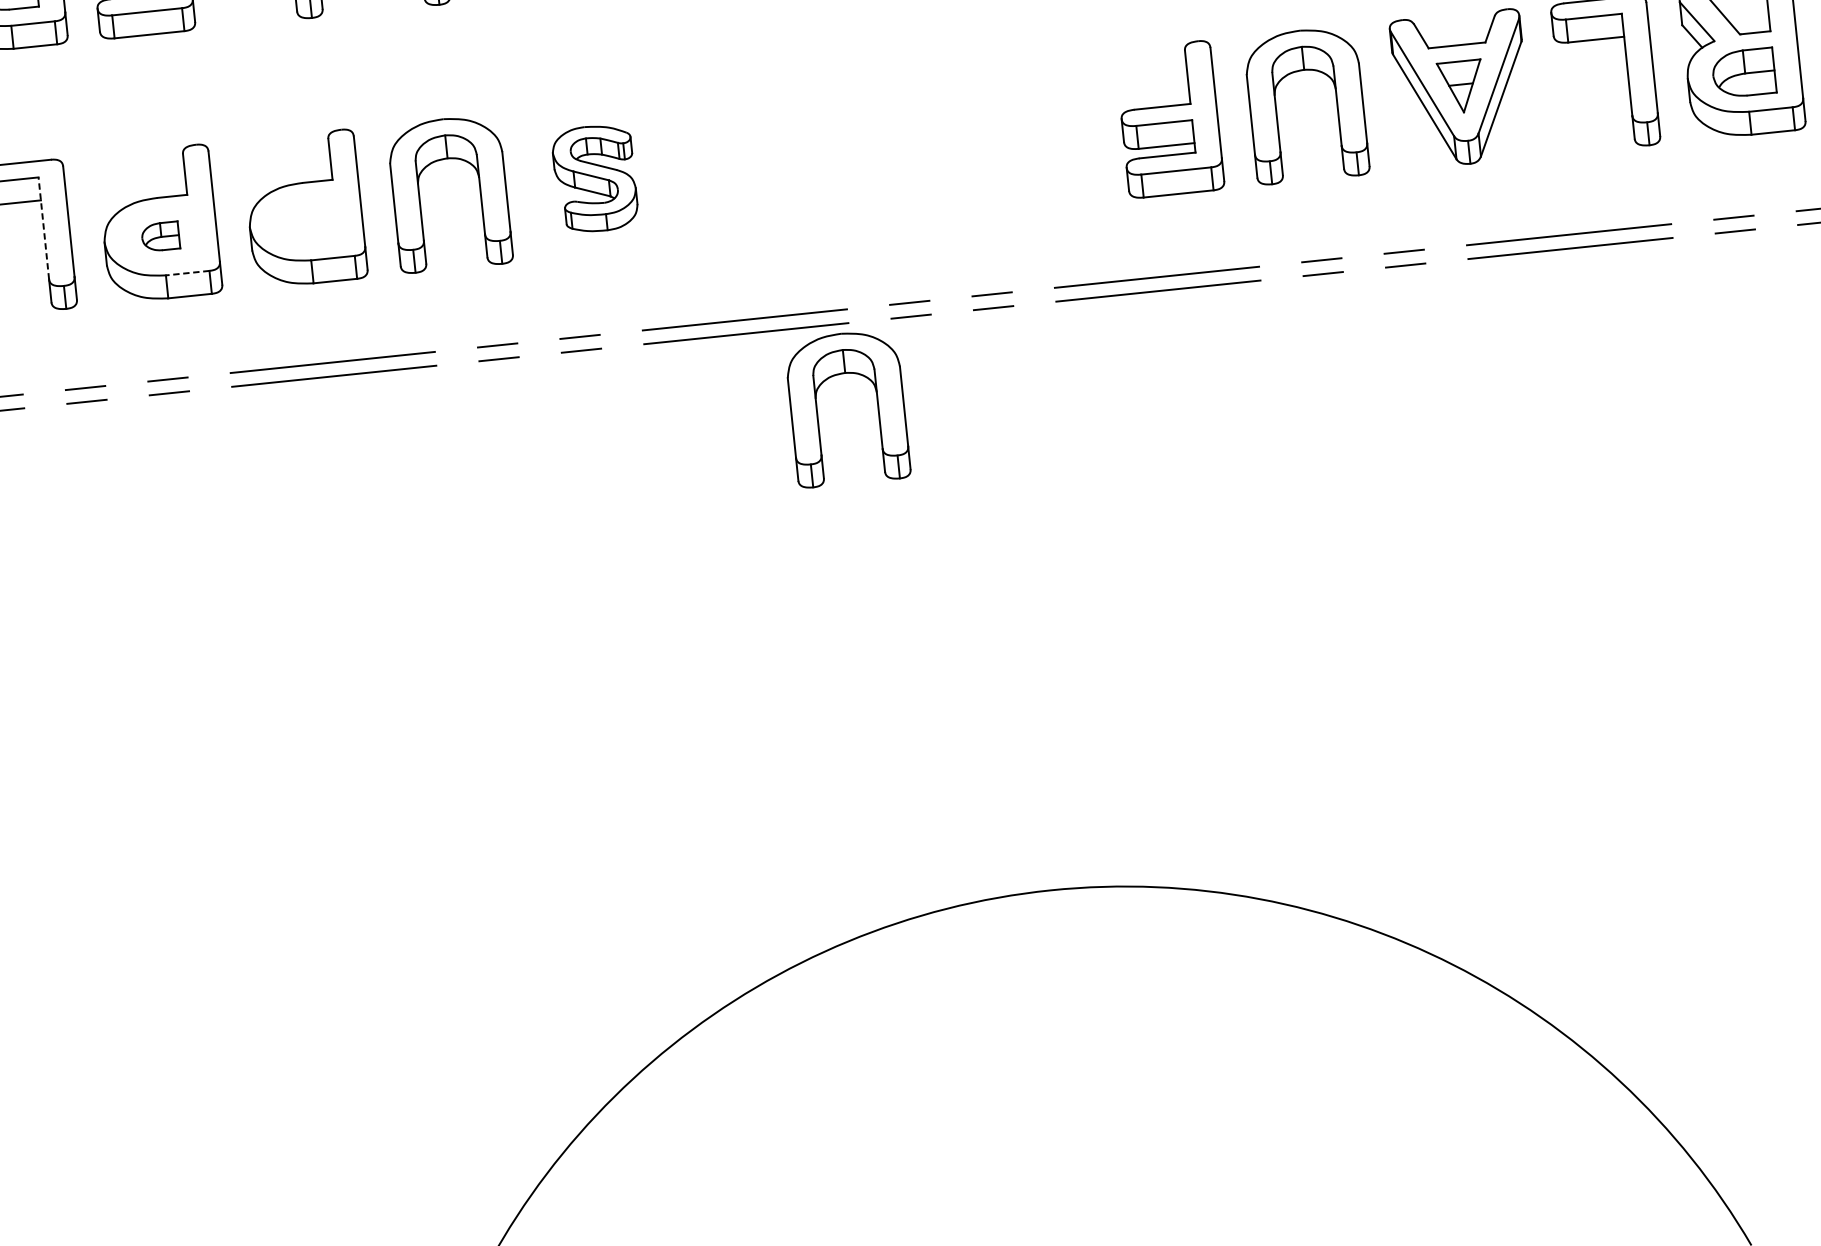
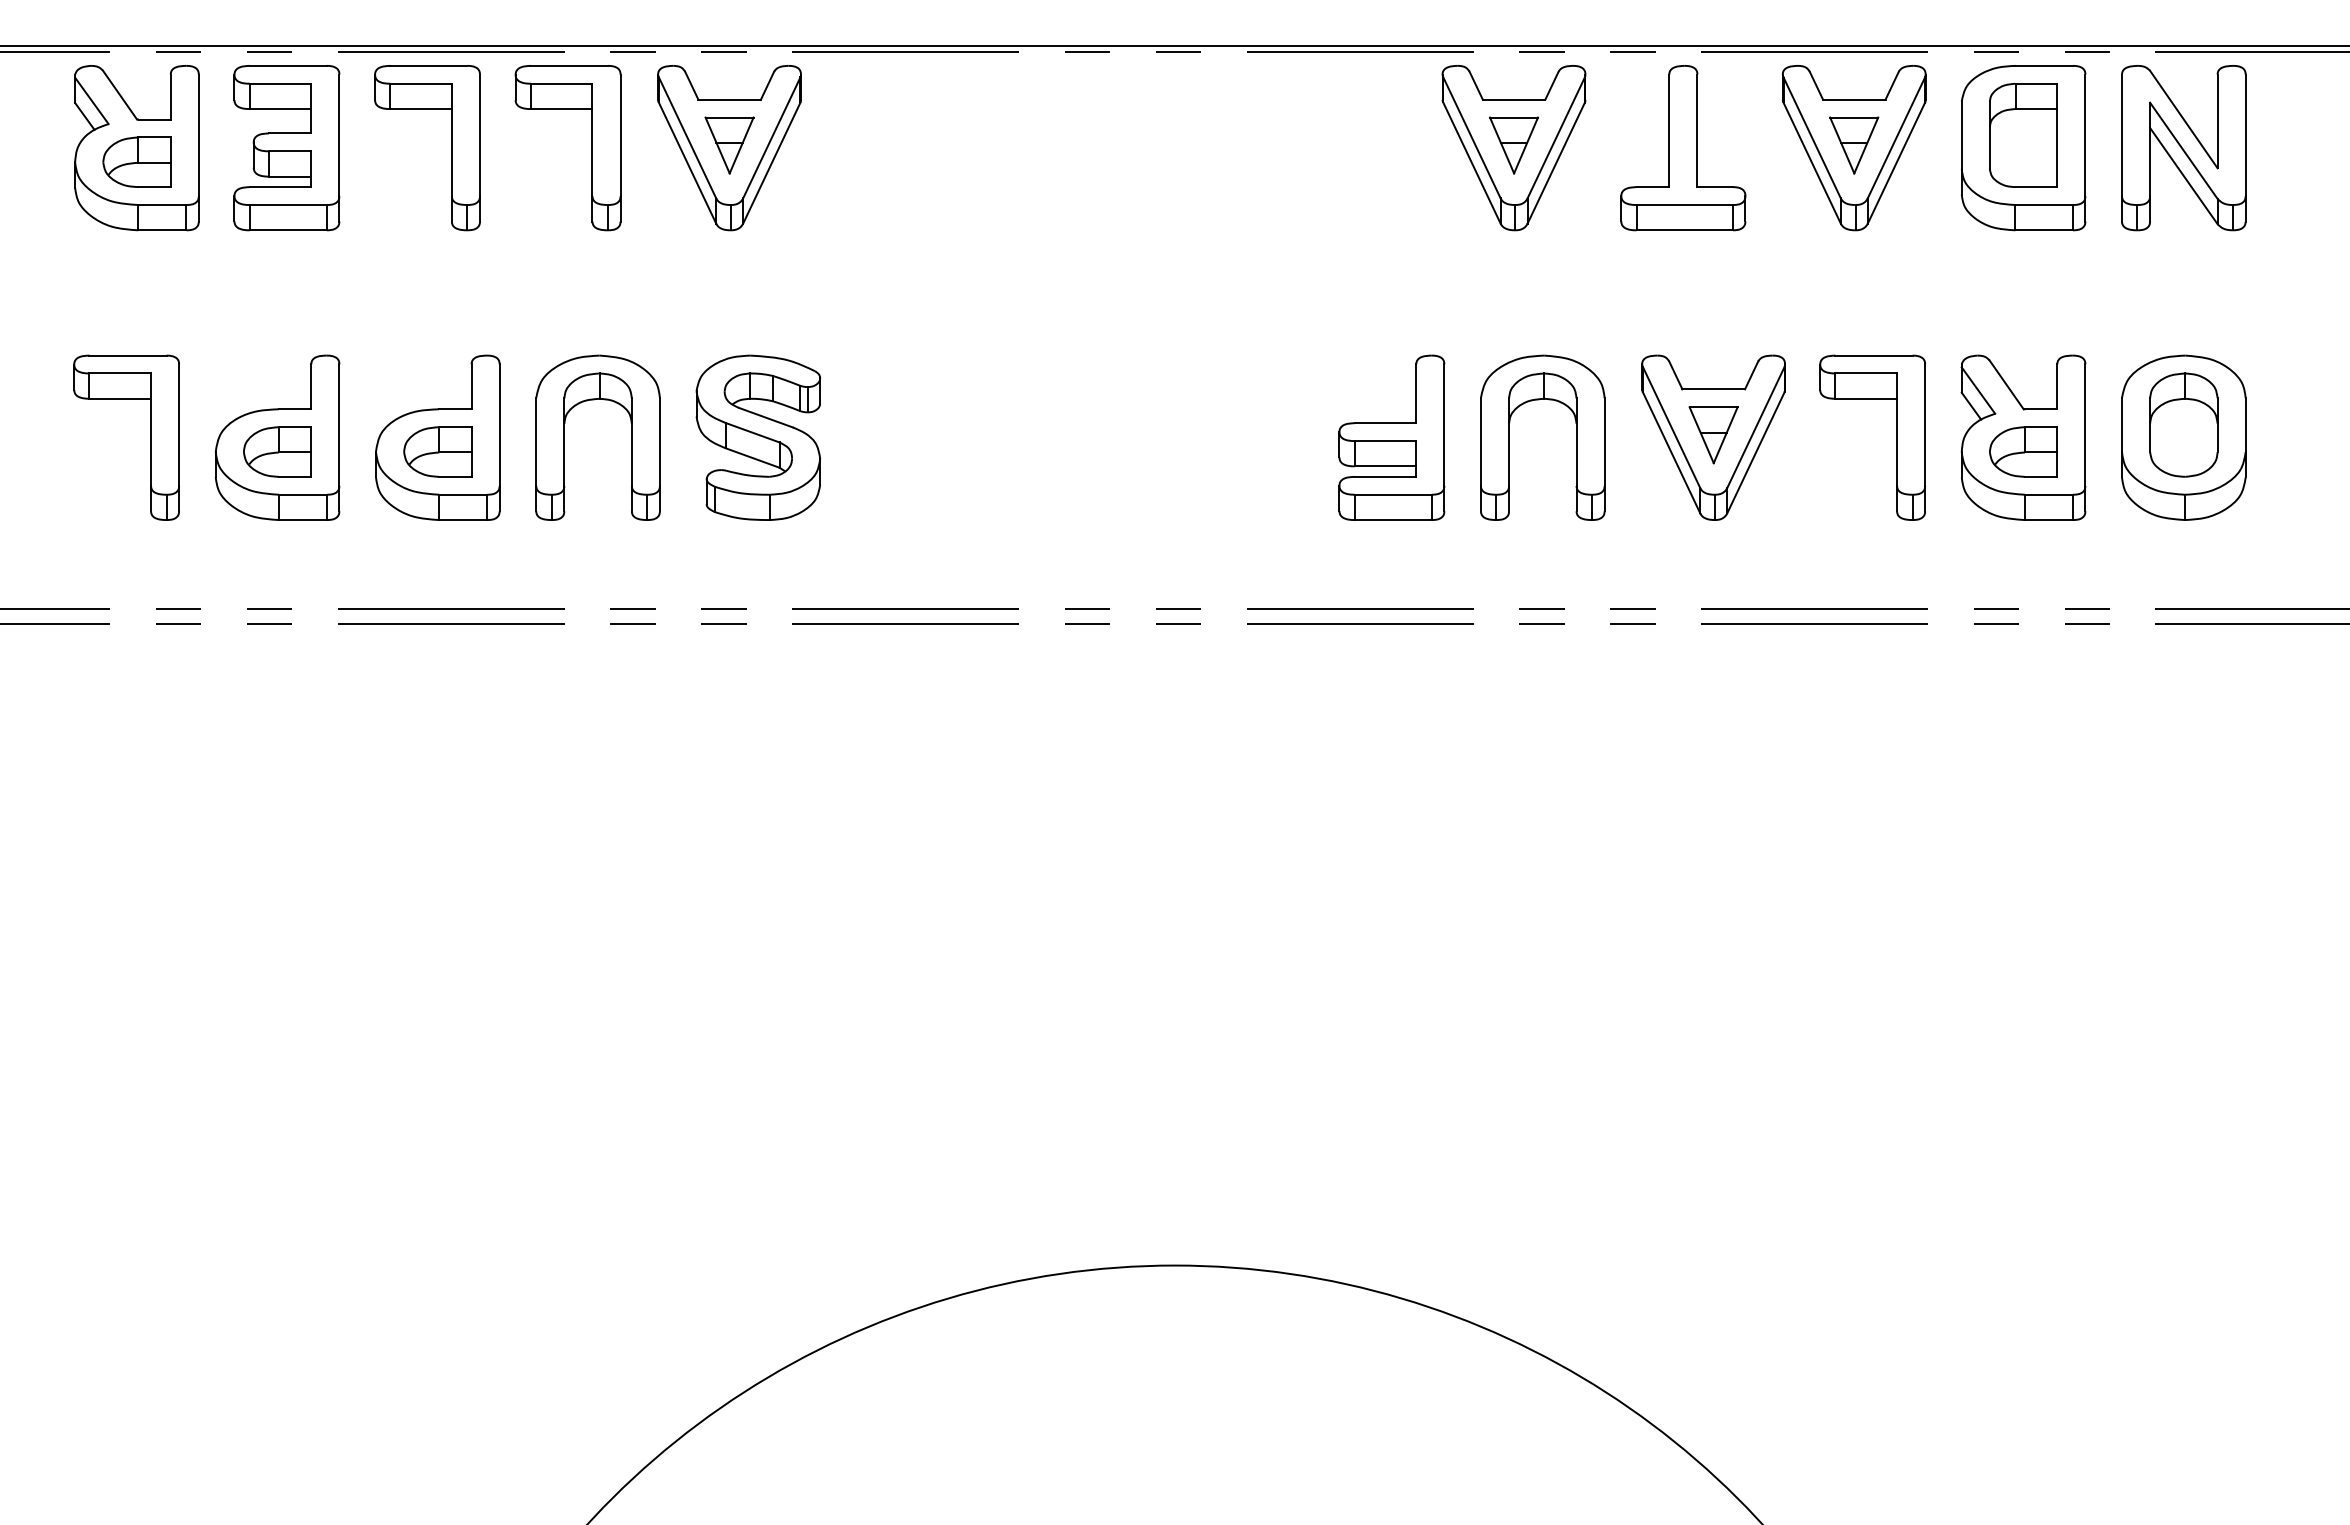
part: (594, 178) -> (757, 437), size x1.43
part: (305, 221) -> (437, 451), added
line: (44, 228) -> (151, 429), dashed -> solid
part: (160, 236) -> (277, 451), size x1.67
line: (187, 272) -> (302, 494), dashed -> solid
part: (817, 411) -> (974, 716), removed

